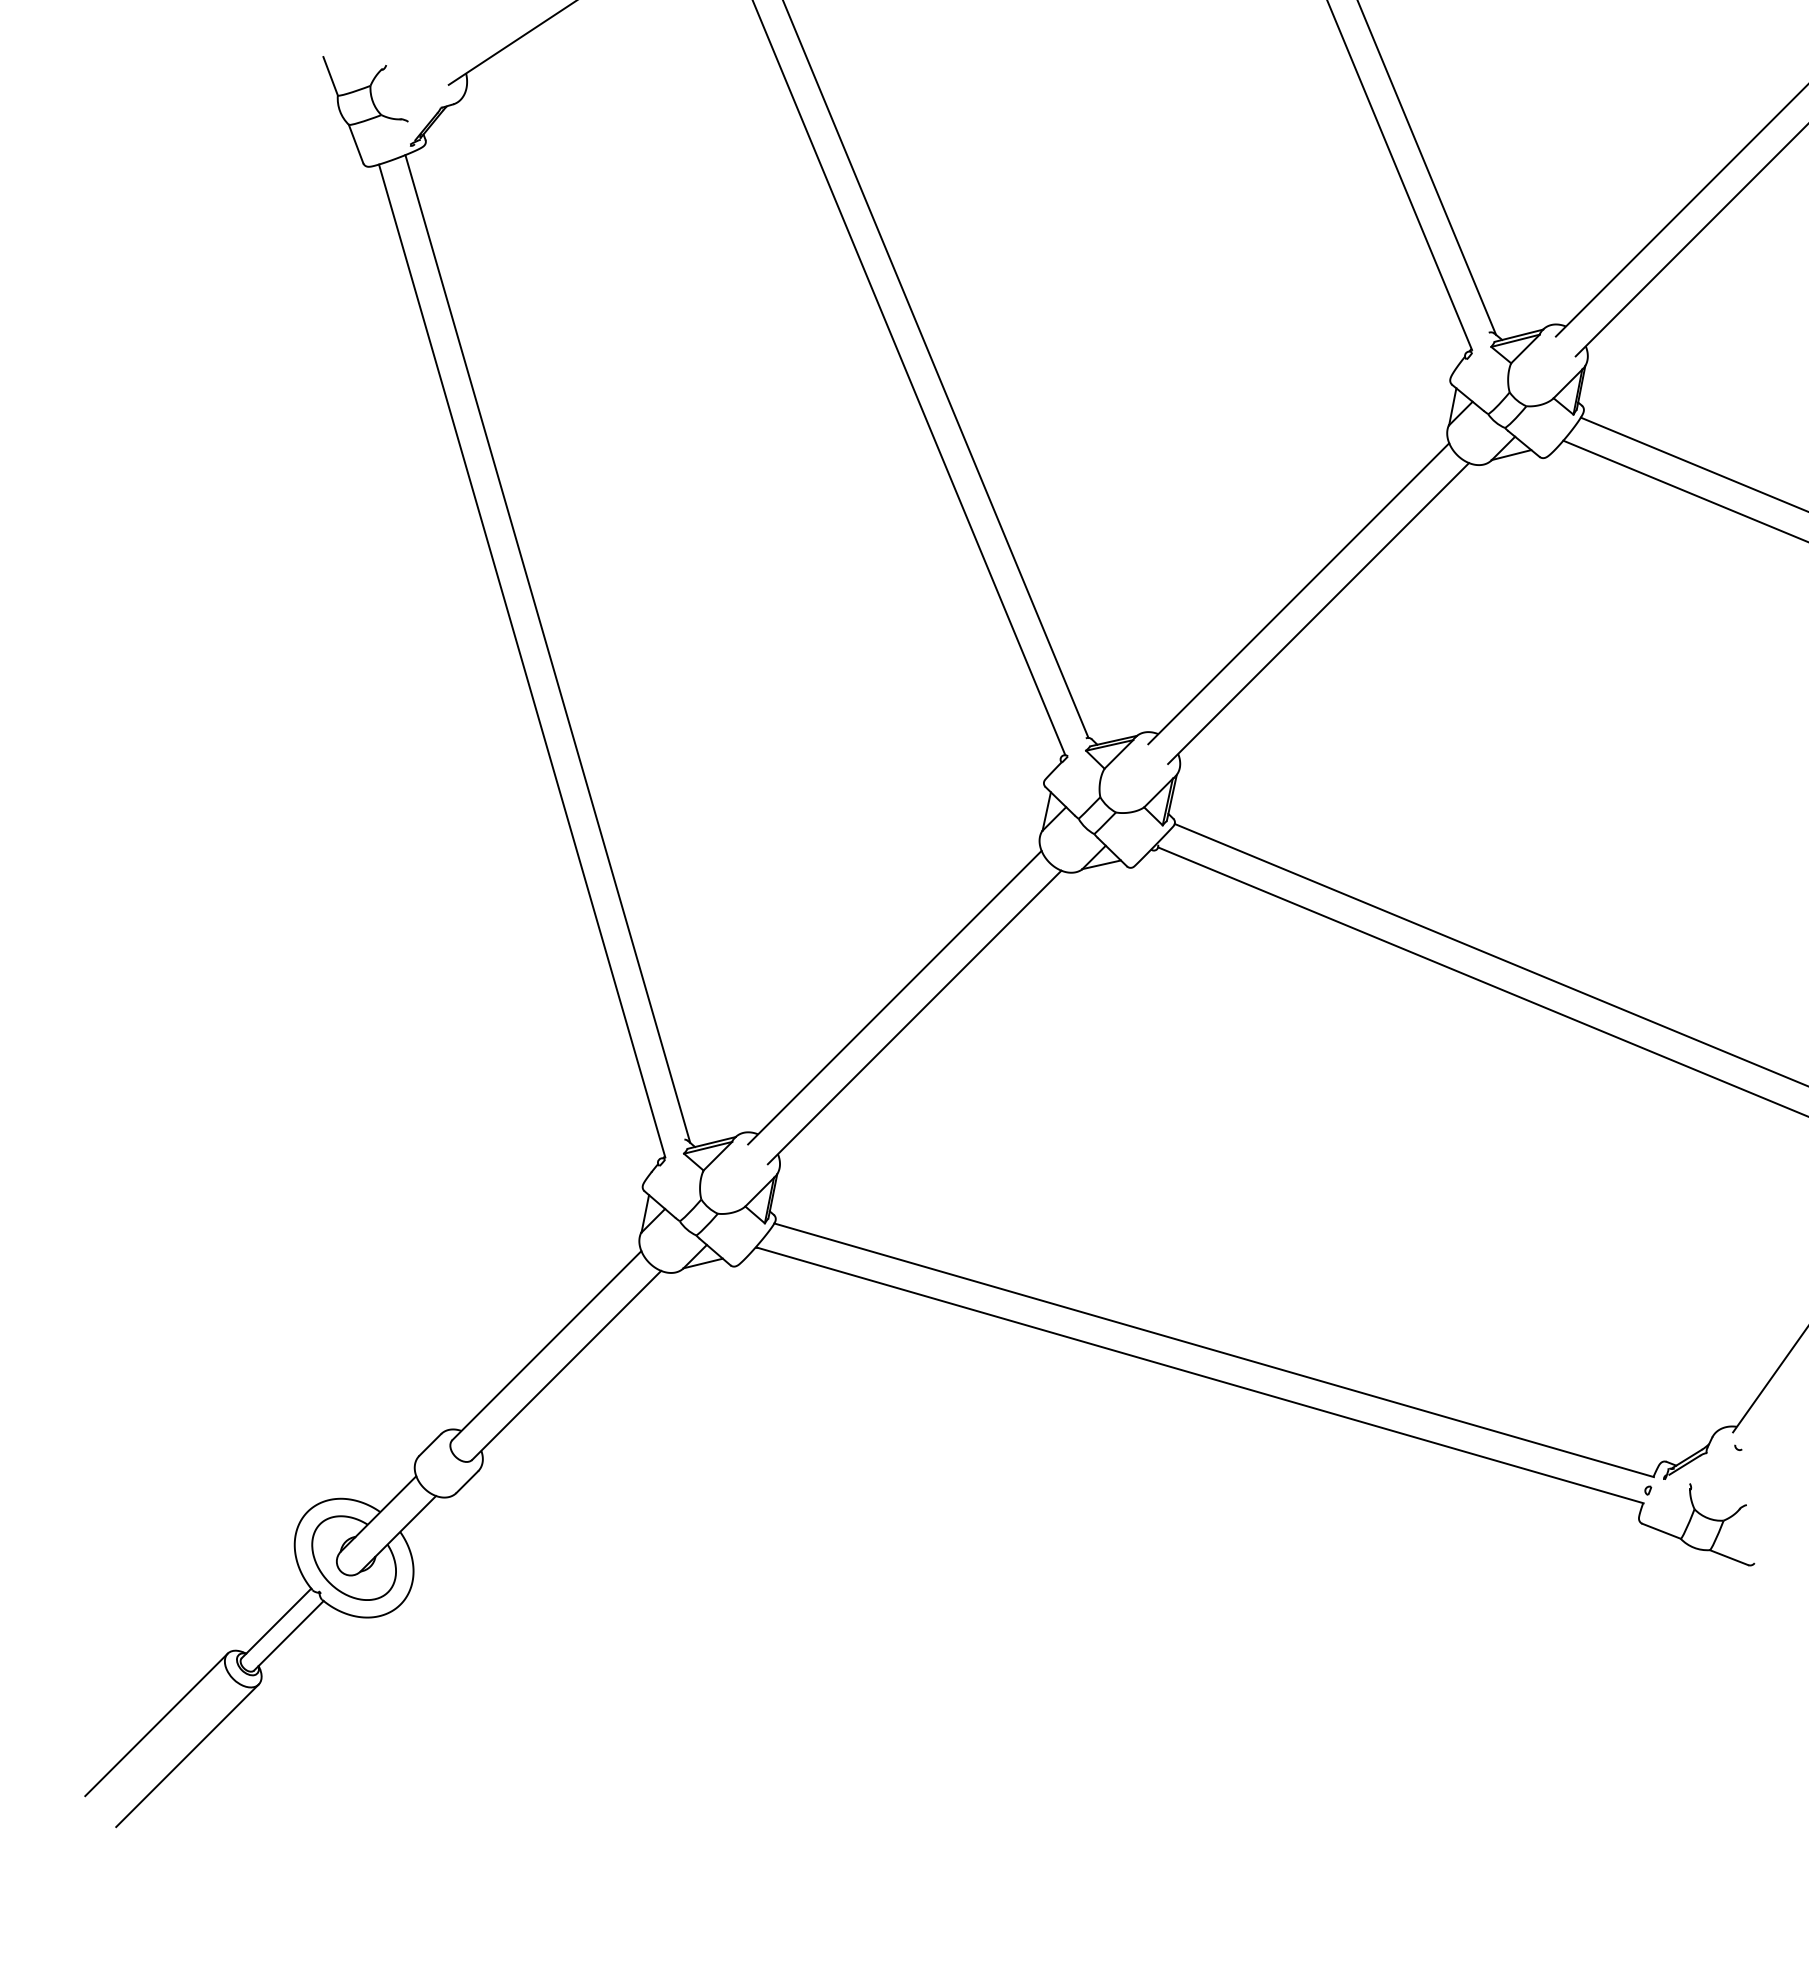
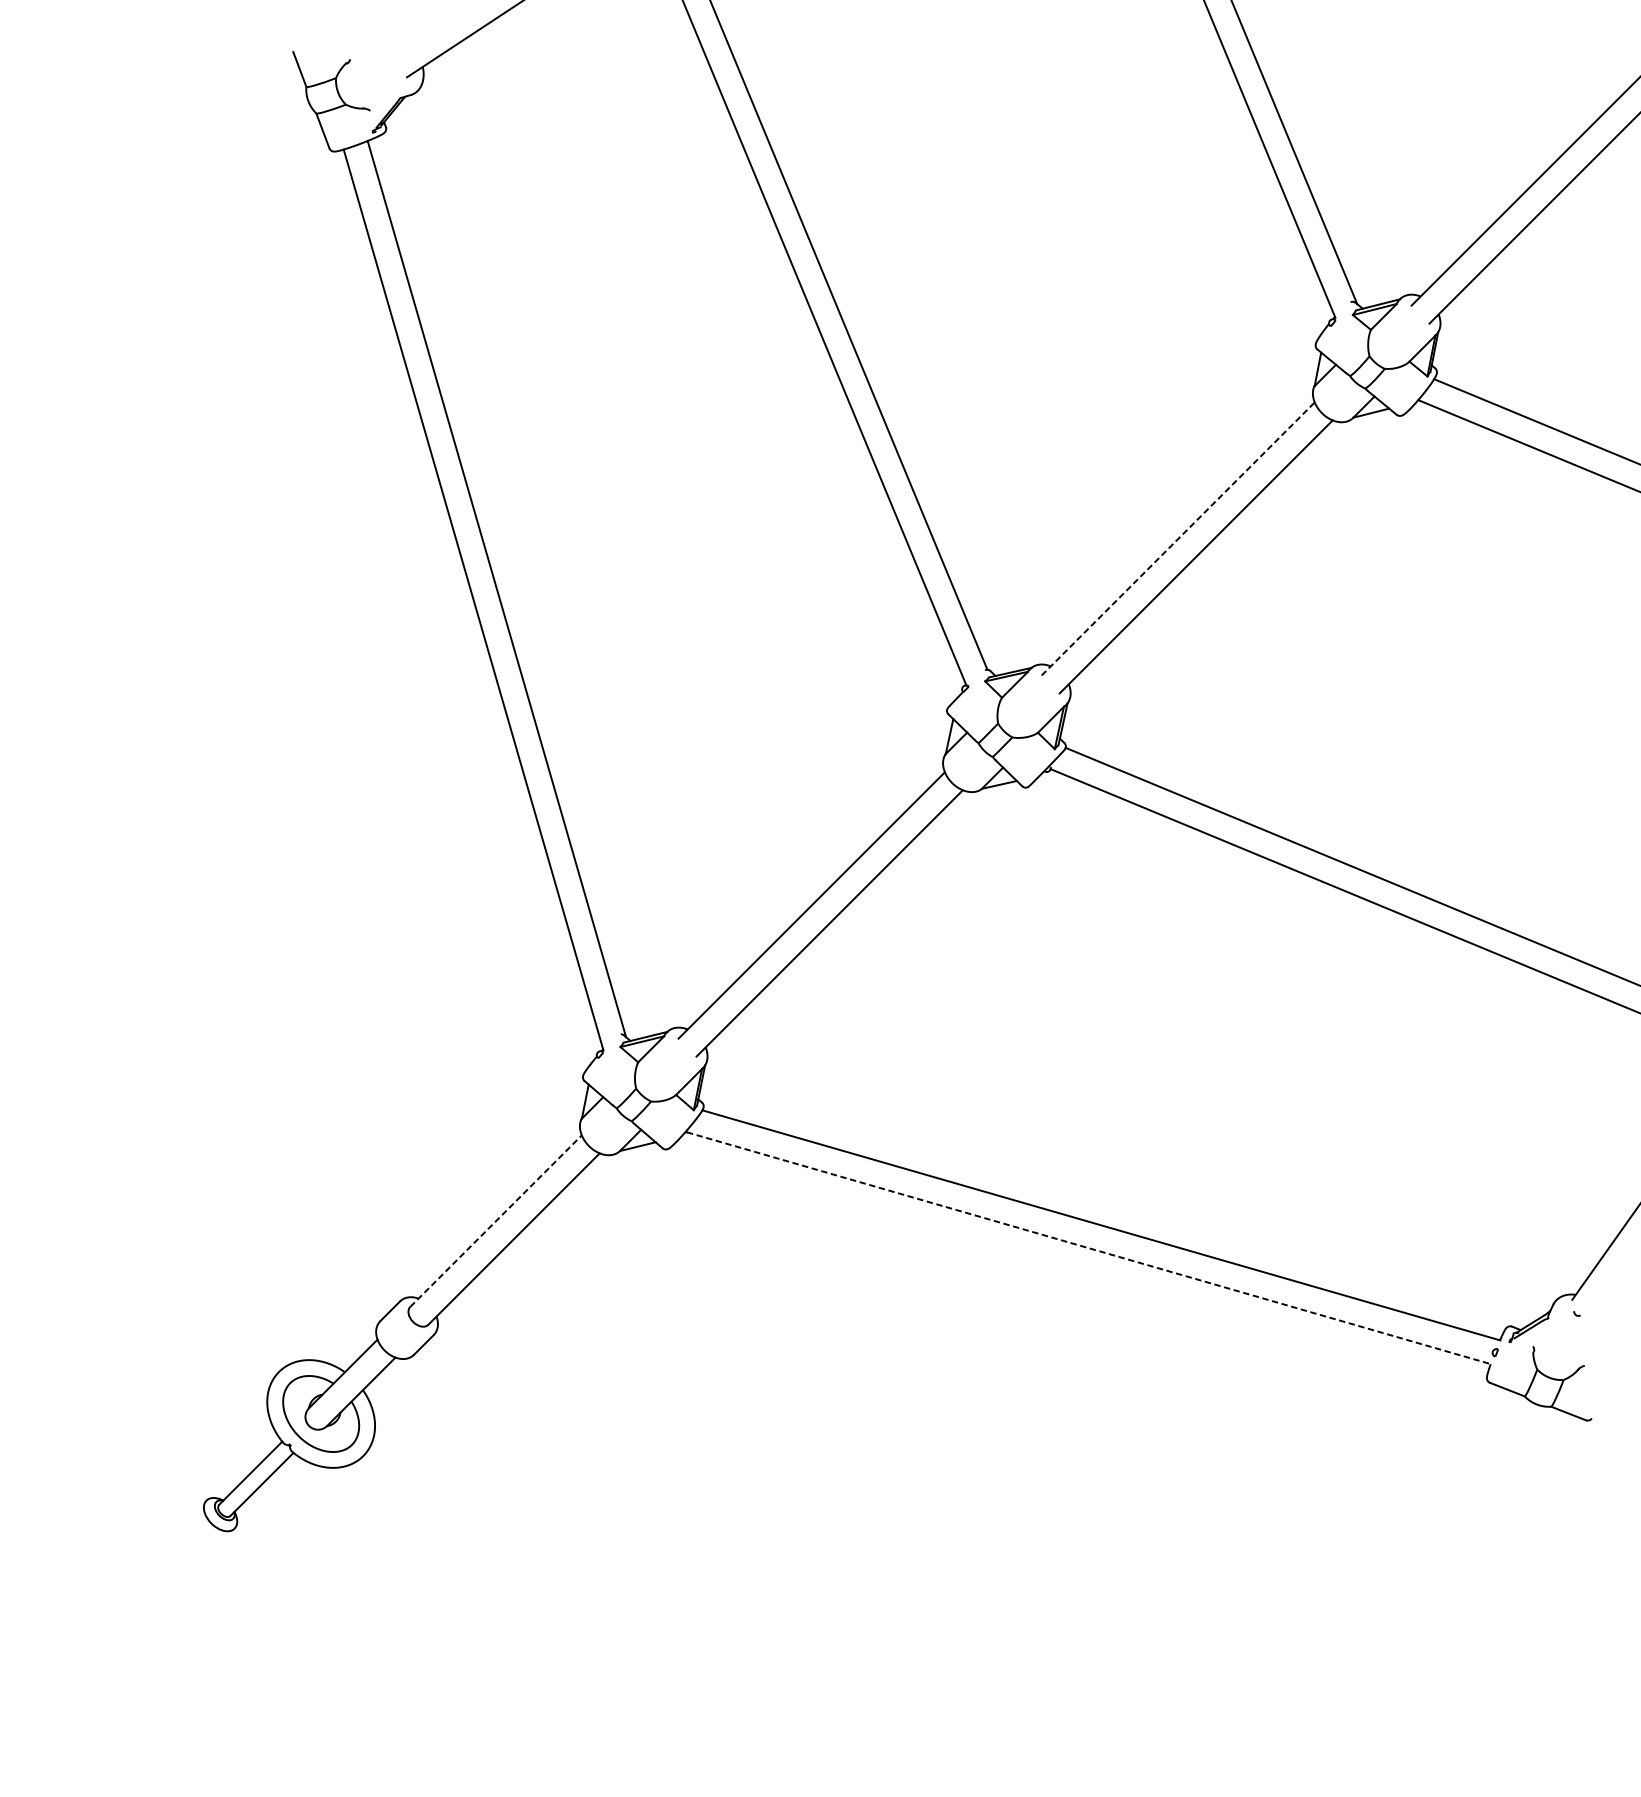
line: (1298, 593) -> (1177, 538), solid -> dashed
line: (546, 1345) -> (495, 1221), solid -> dashed
line: (1201, 1375) -> (1089, 1248), solid -> dashed
line: (156, 1724) -> (141, 1564), removed
line: (187, 1755) -> (169, 1593), removed

